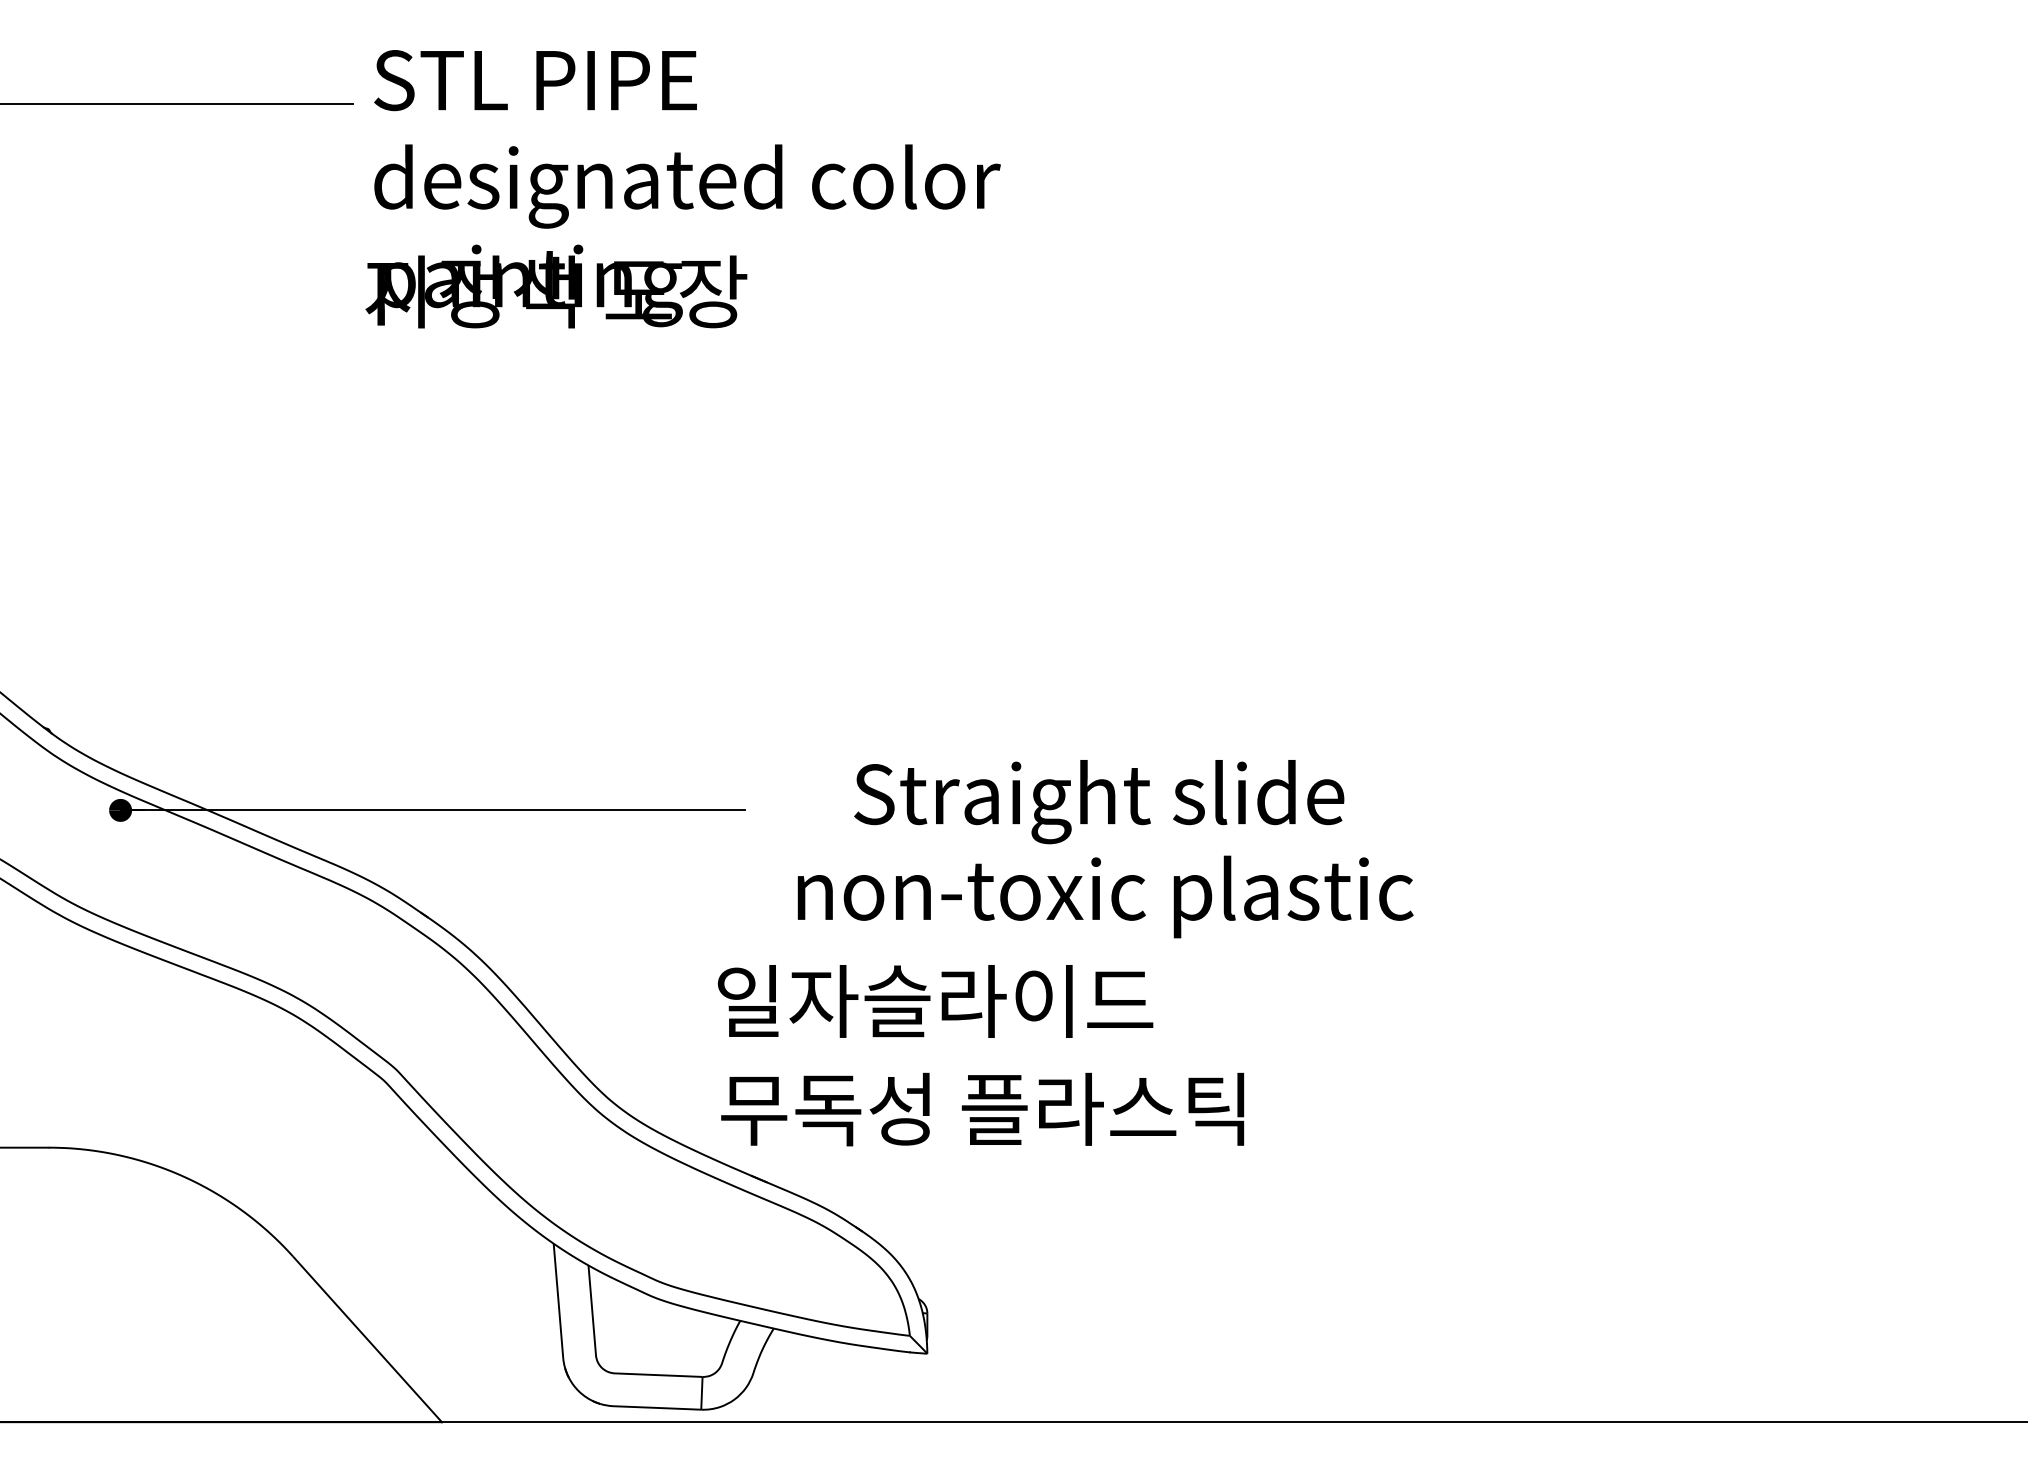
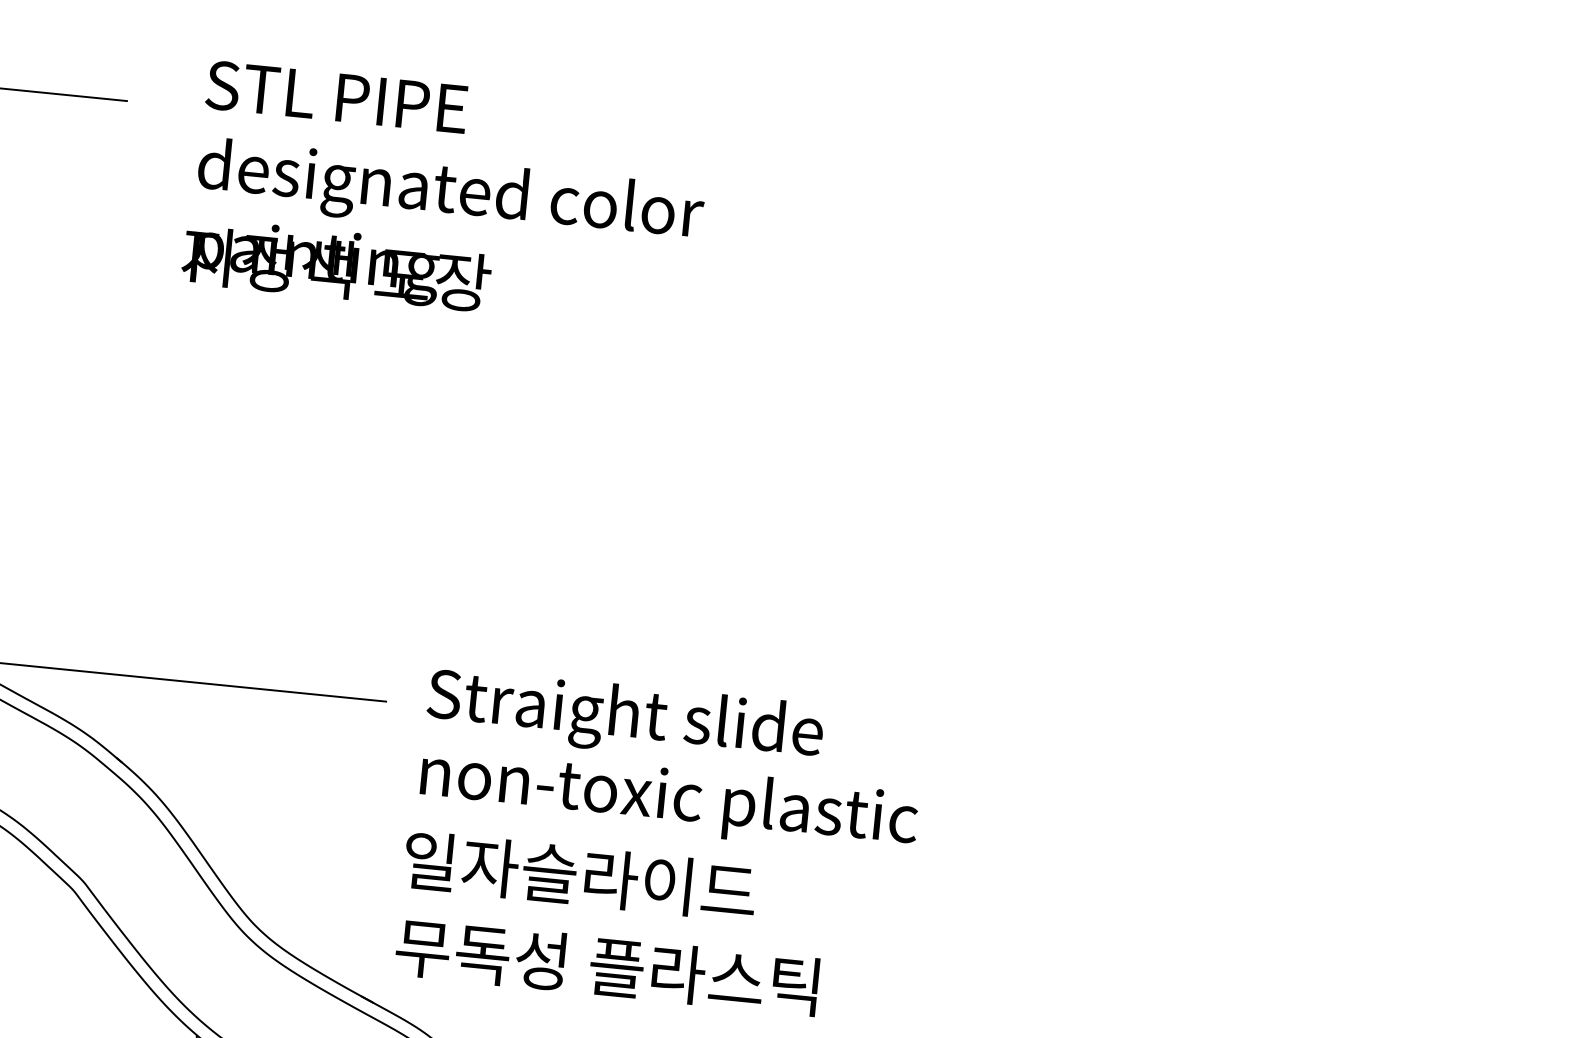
text: (682, 189) -> (446, 196), moved
text: (1099, 802) -> (625, 719), moved
text: (935, 1001) -> (580, 876), moved
text: (982, 1109) -> (607, 966), moved

